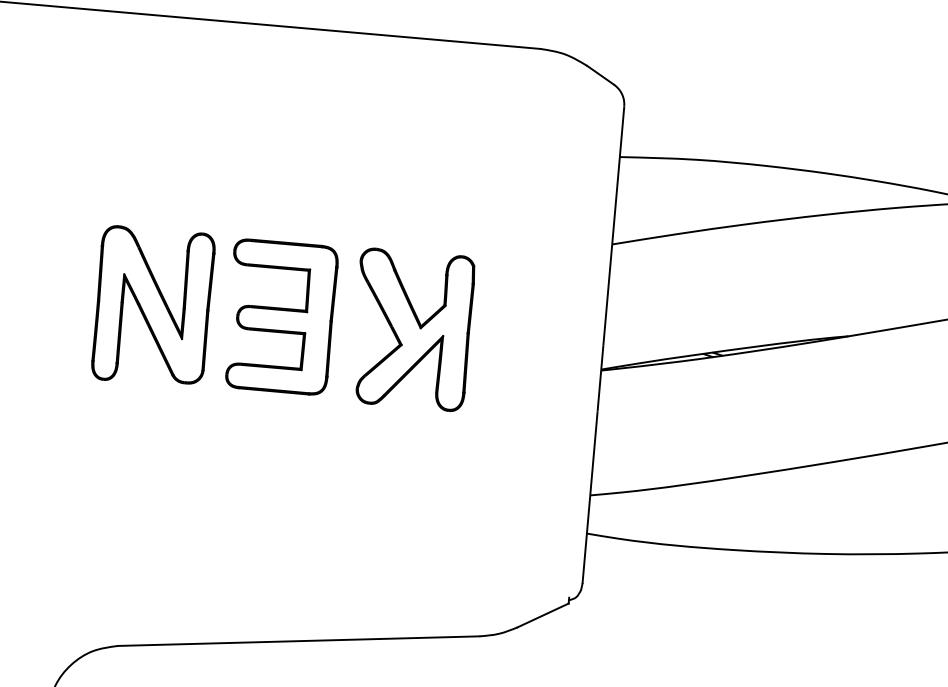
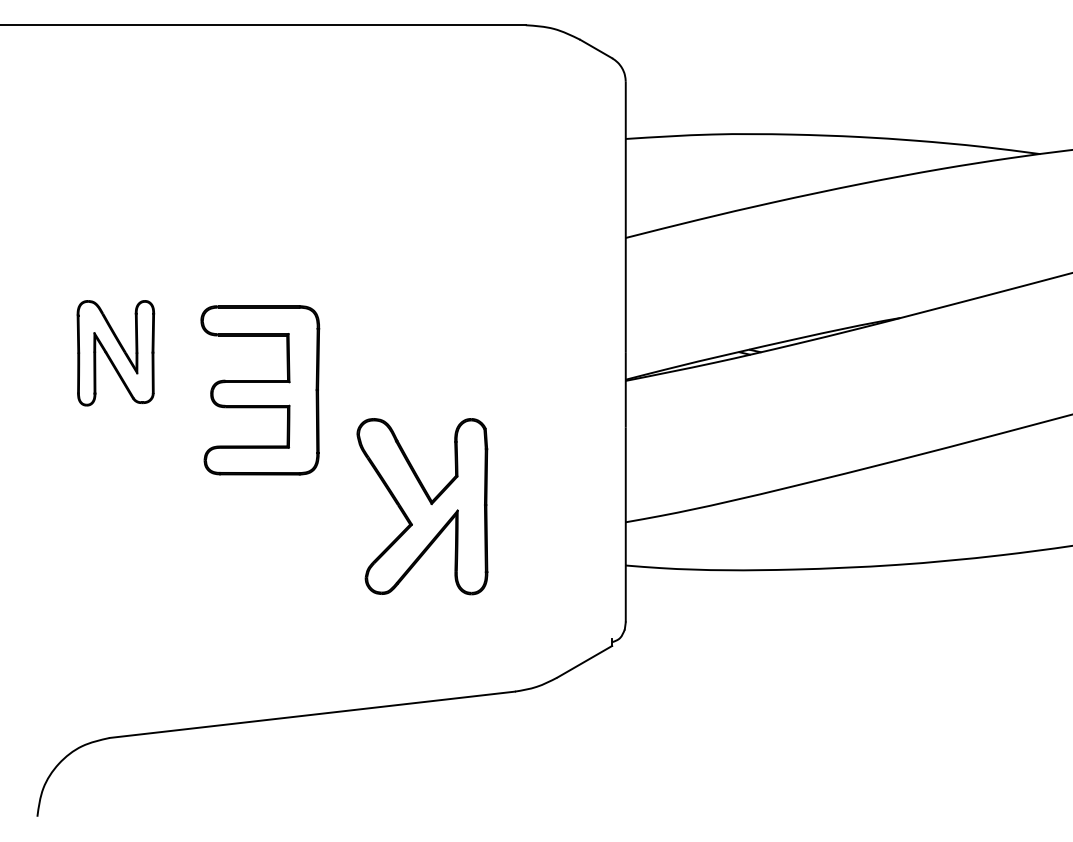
part: (152, 307) -> (115, 353), size x0.6
part: (280, 317) -> (260, 390), moved
part: (412, 329) -> (422, 506), moved

